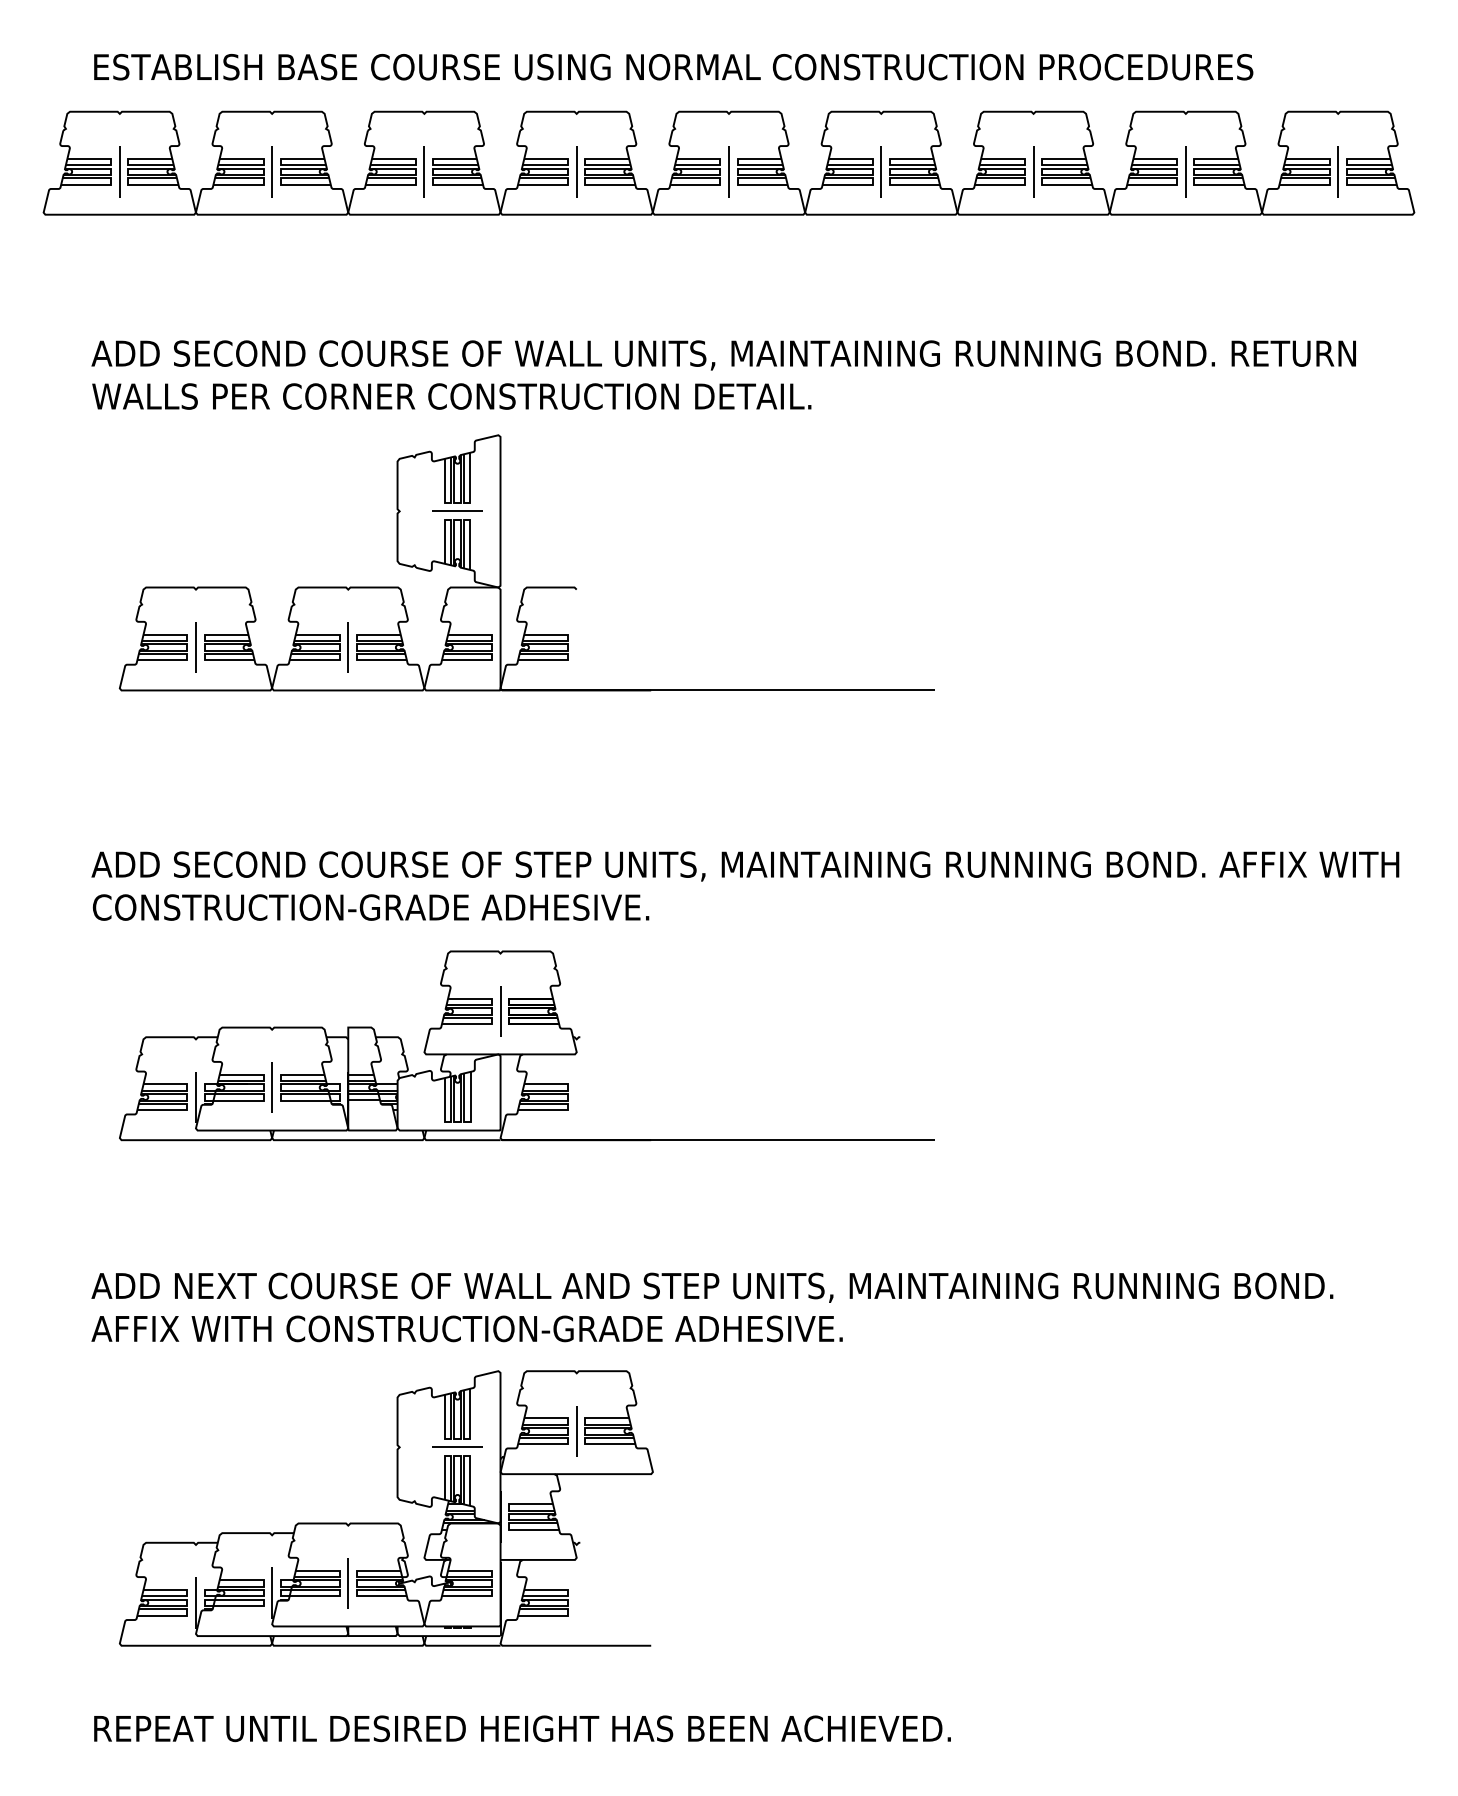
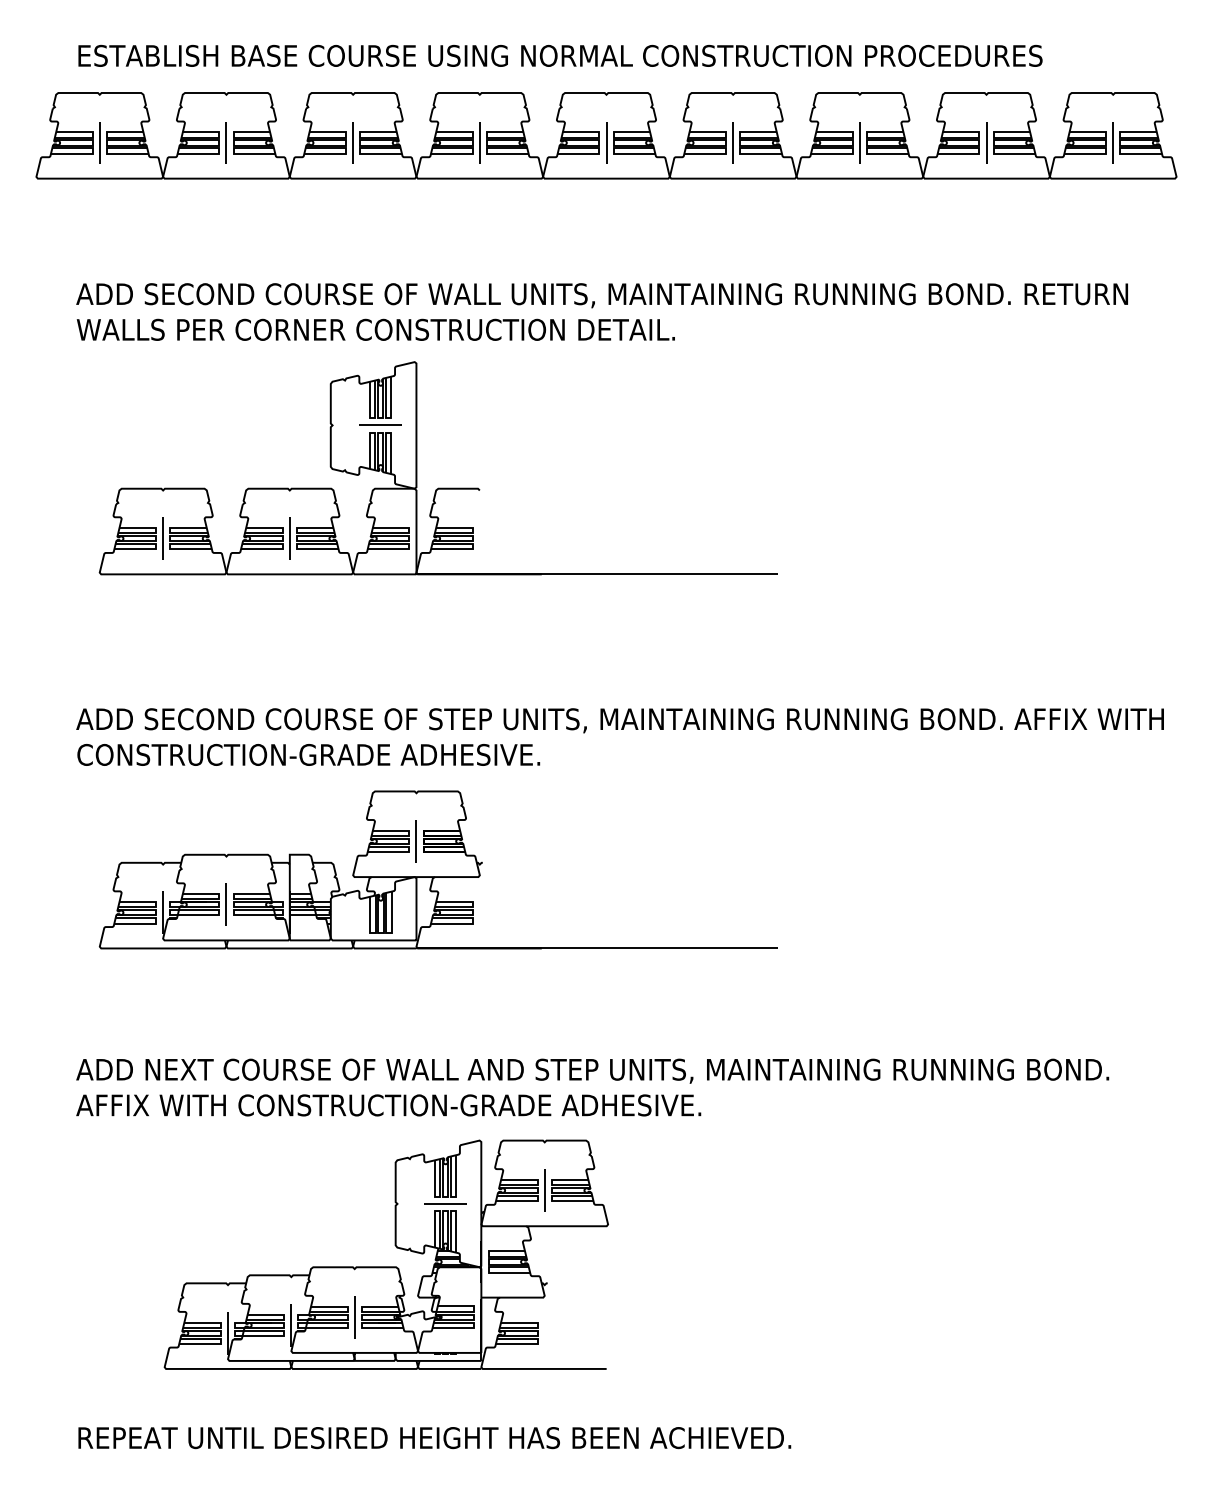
part: (386, 1522) -> (386, 1266), moved

